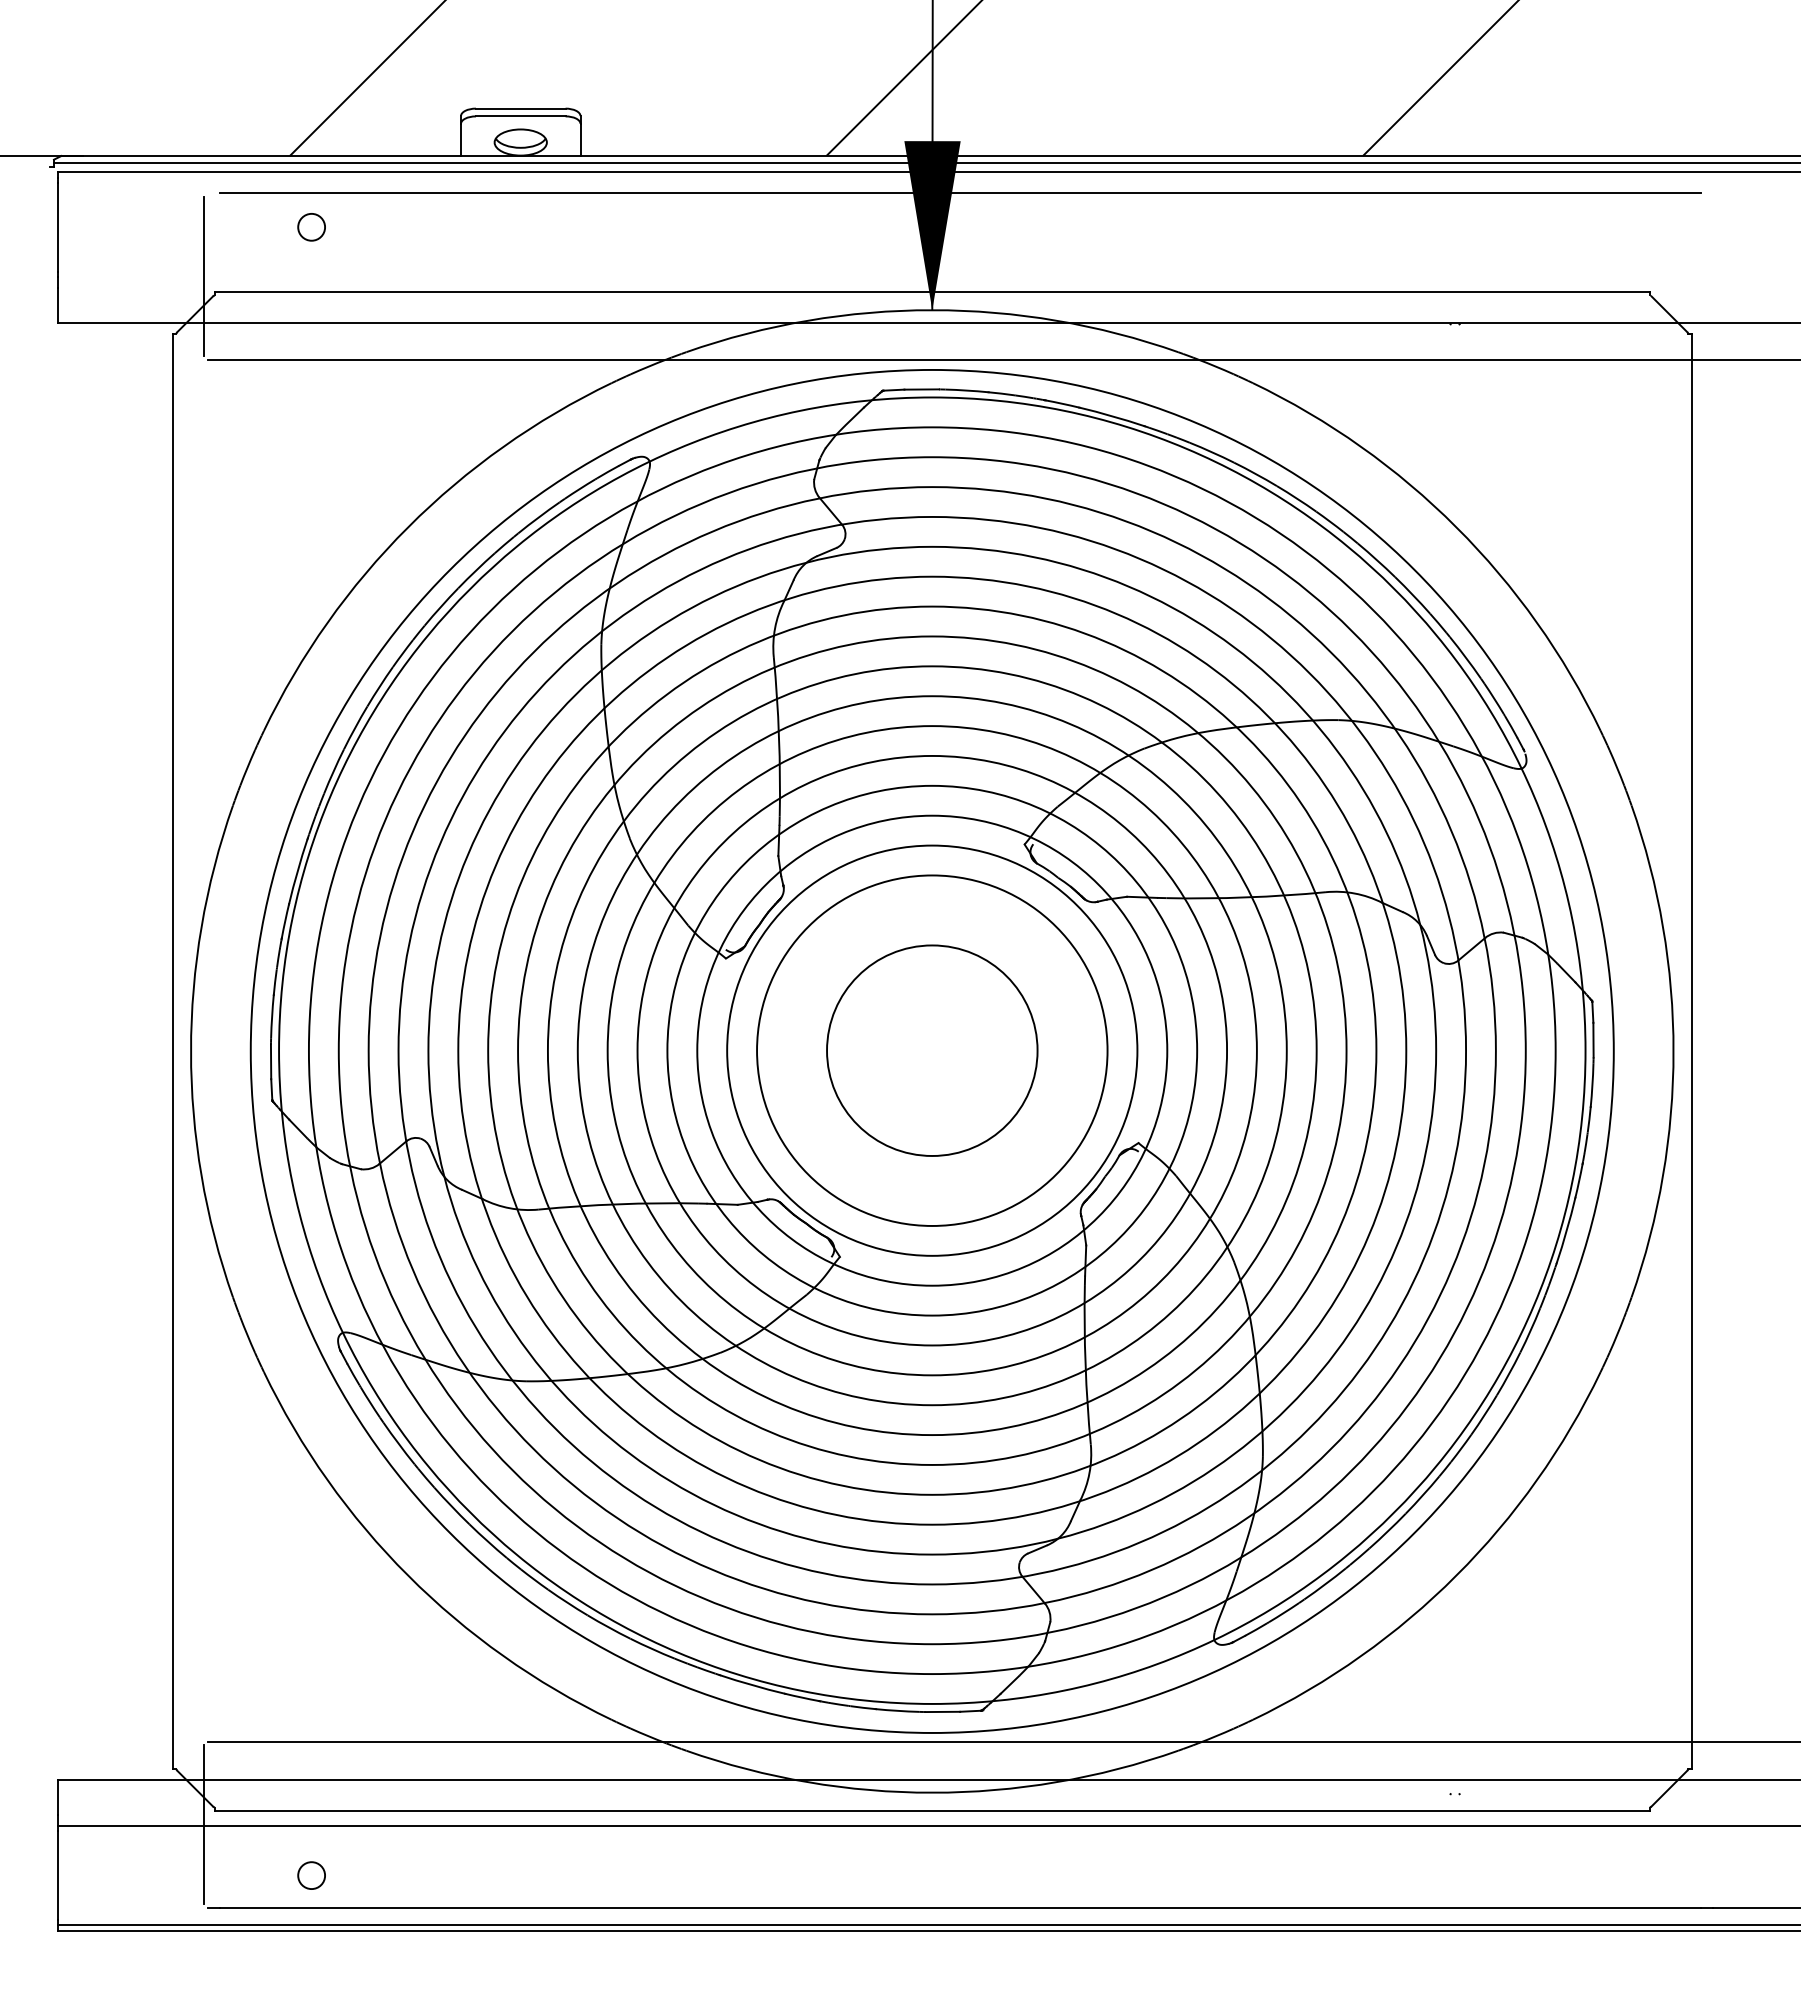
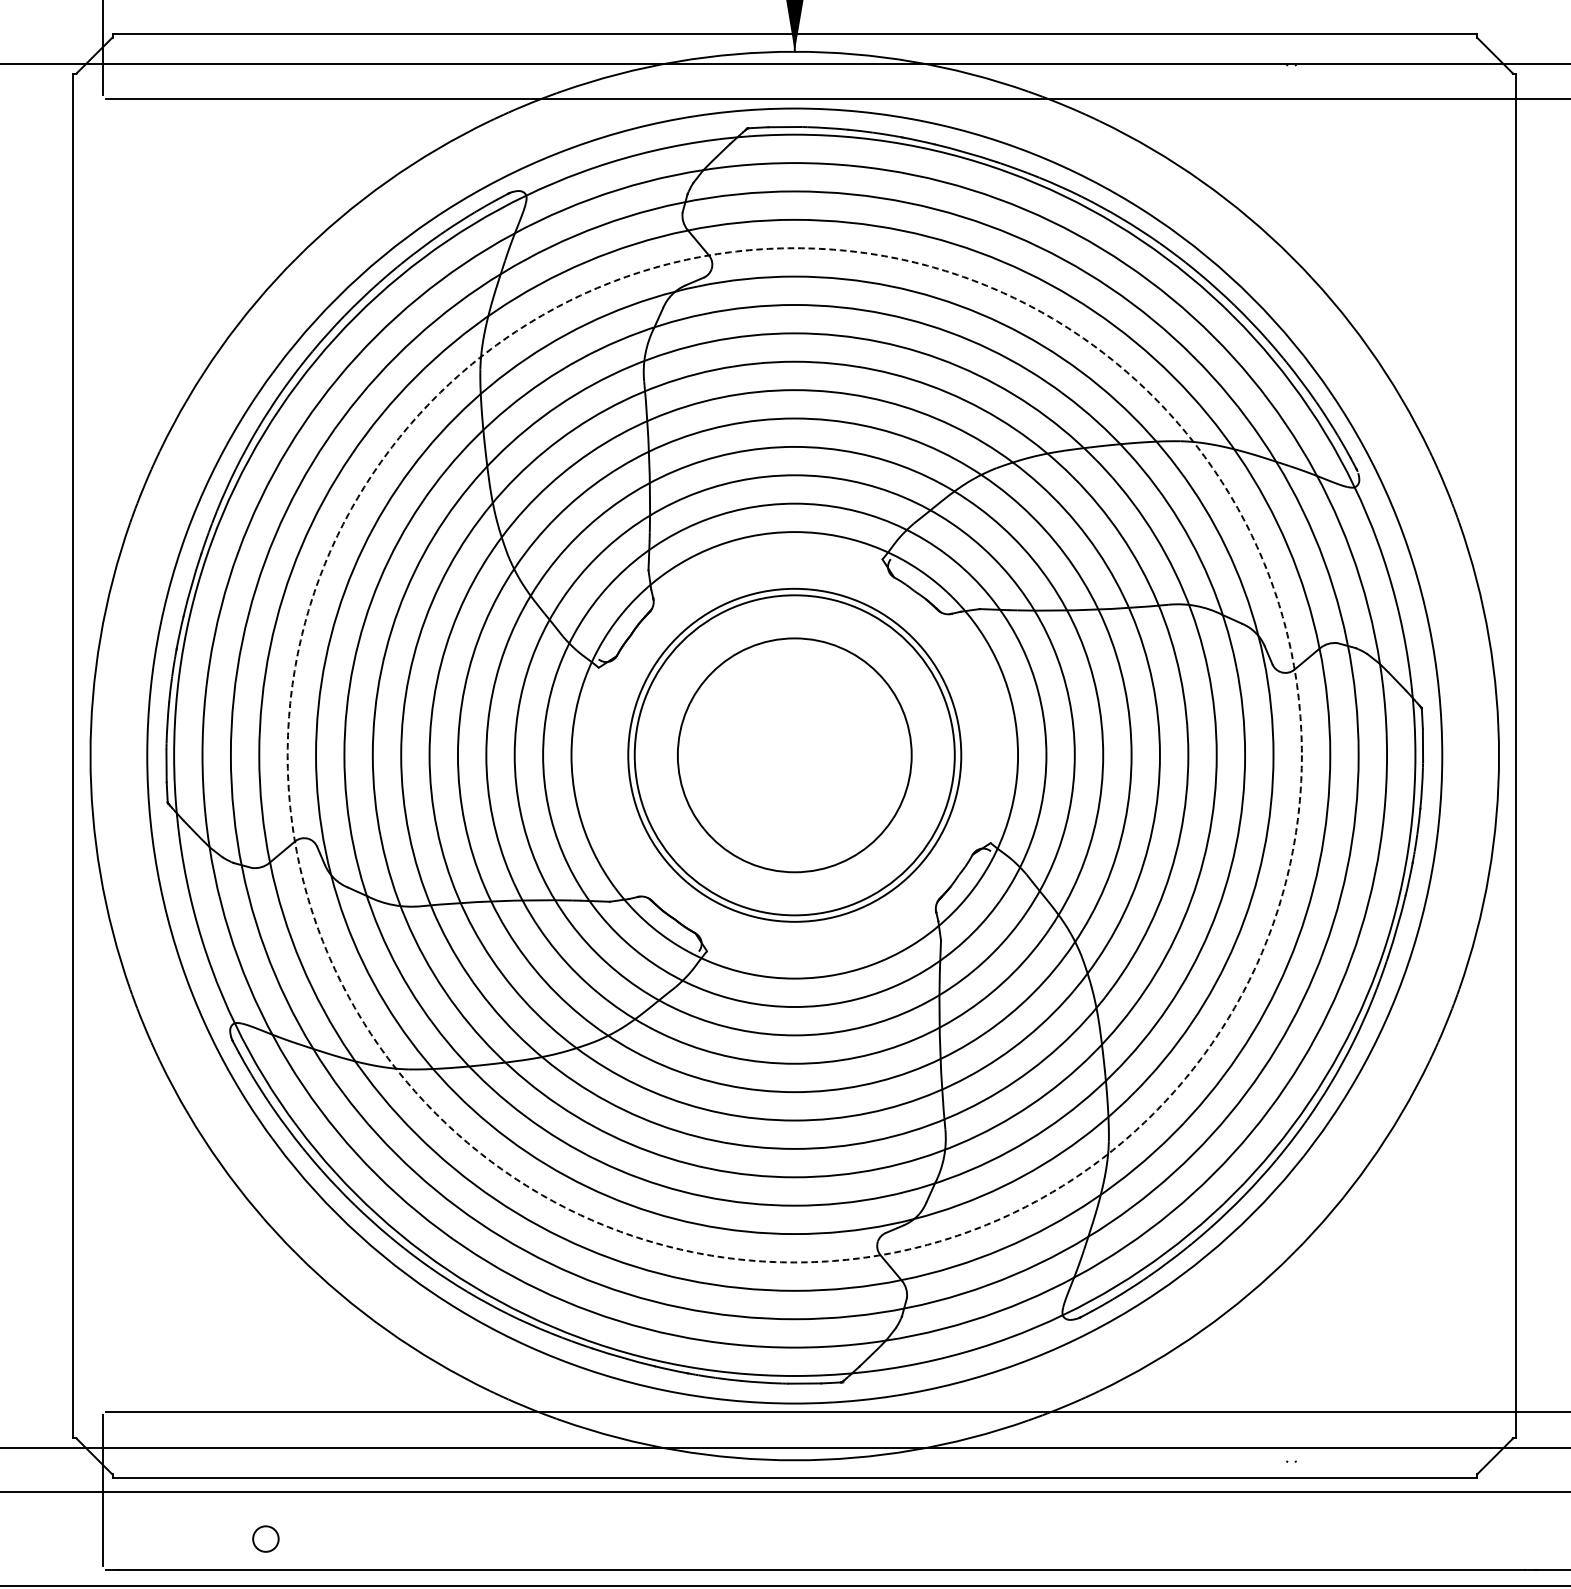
circle: (932, 1050) -> (794, 755), size x0.6
circle: (932, 1050) -> (794, 755), size x1.6
circle: (932, 1050) -> (794, 755), solid -> dashed
circle: (311, 1875) -> (265, 1538), moved

